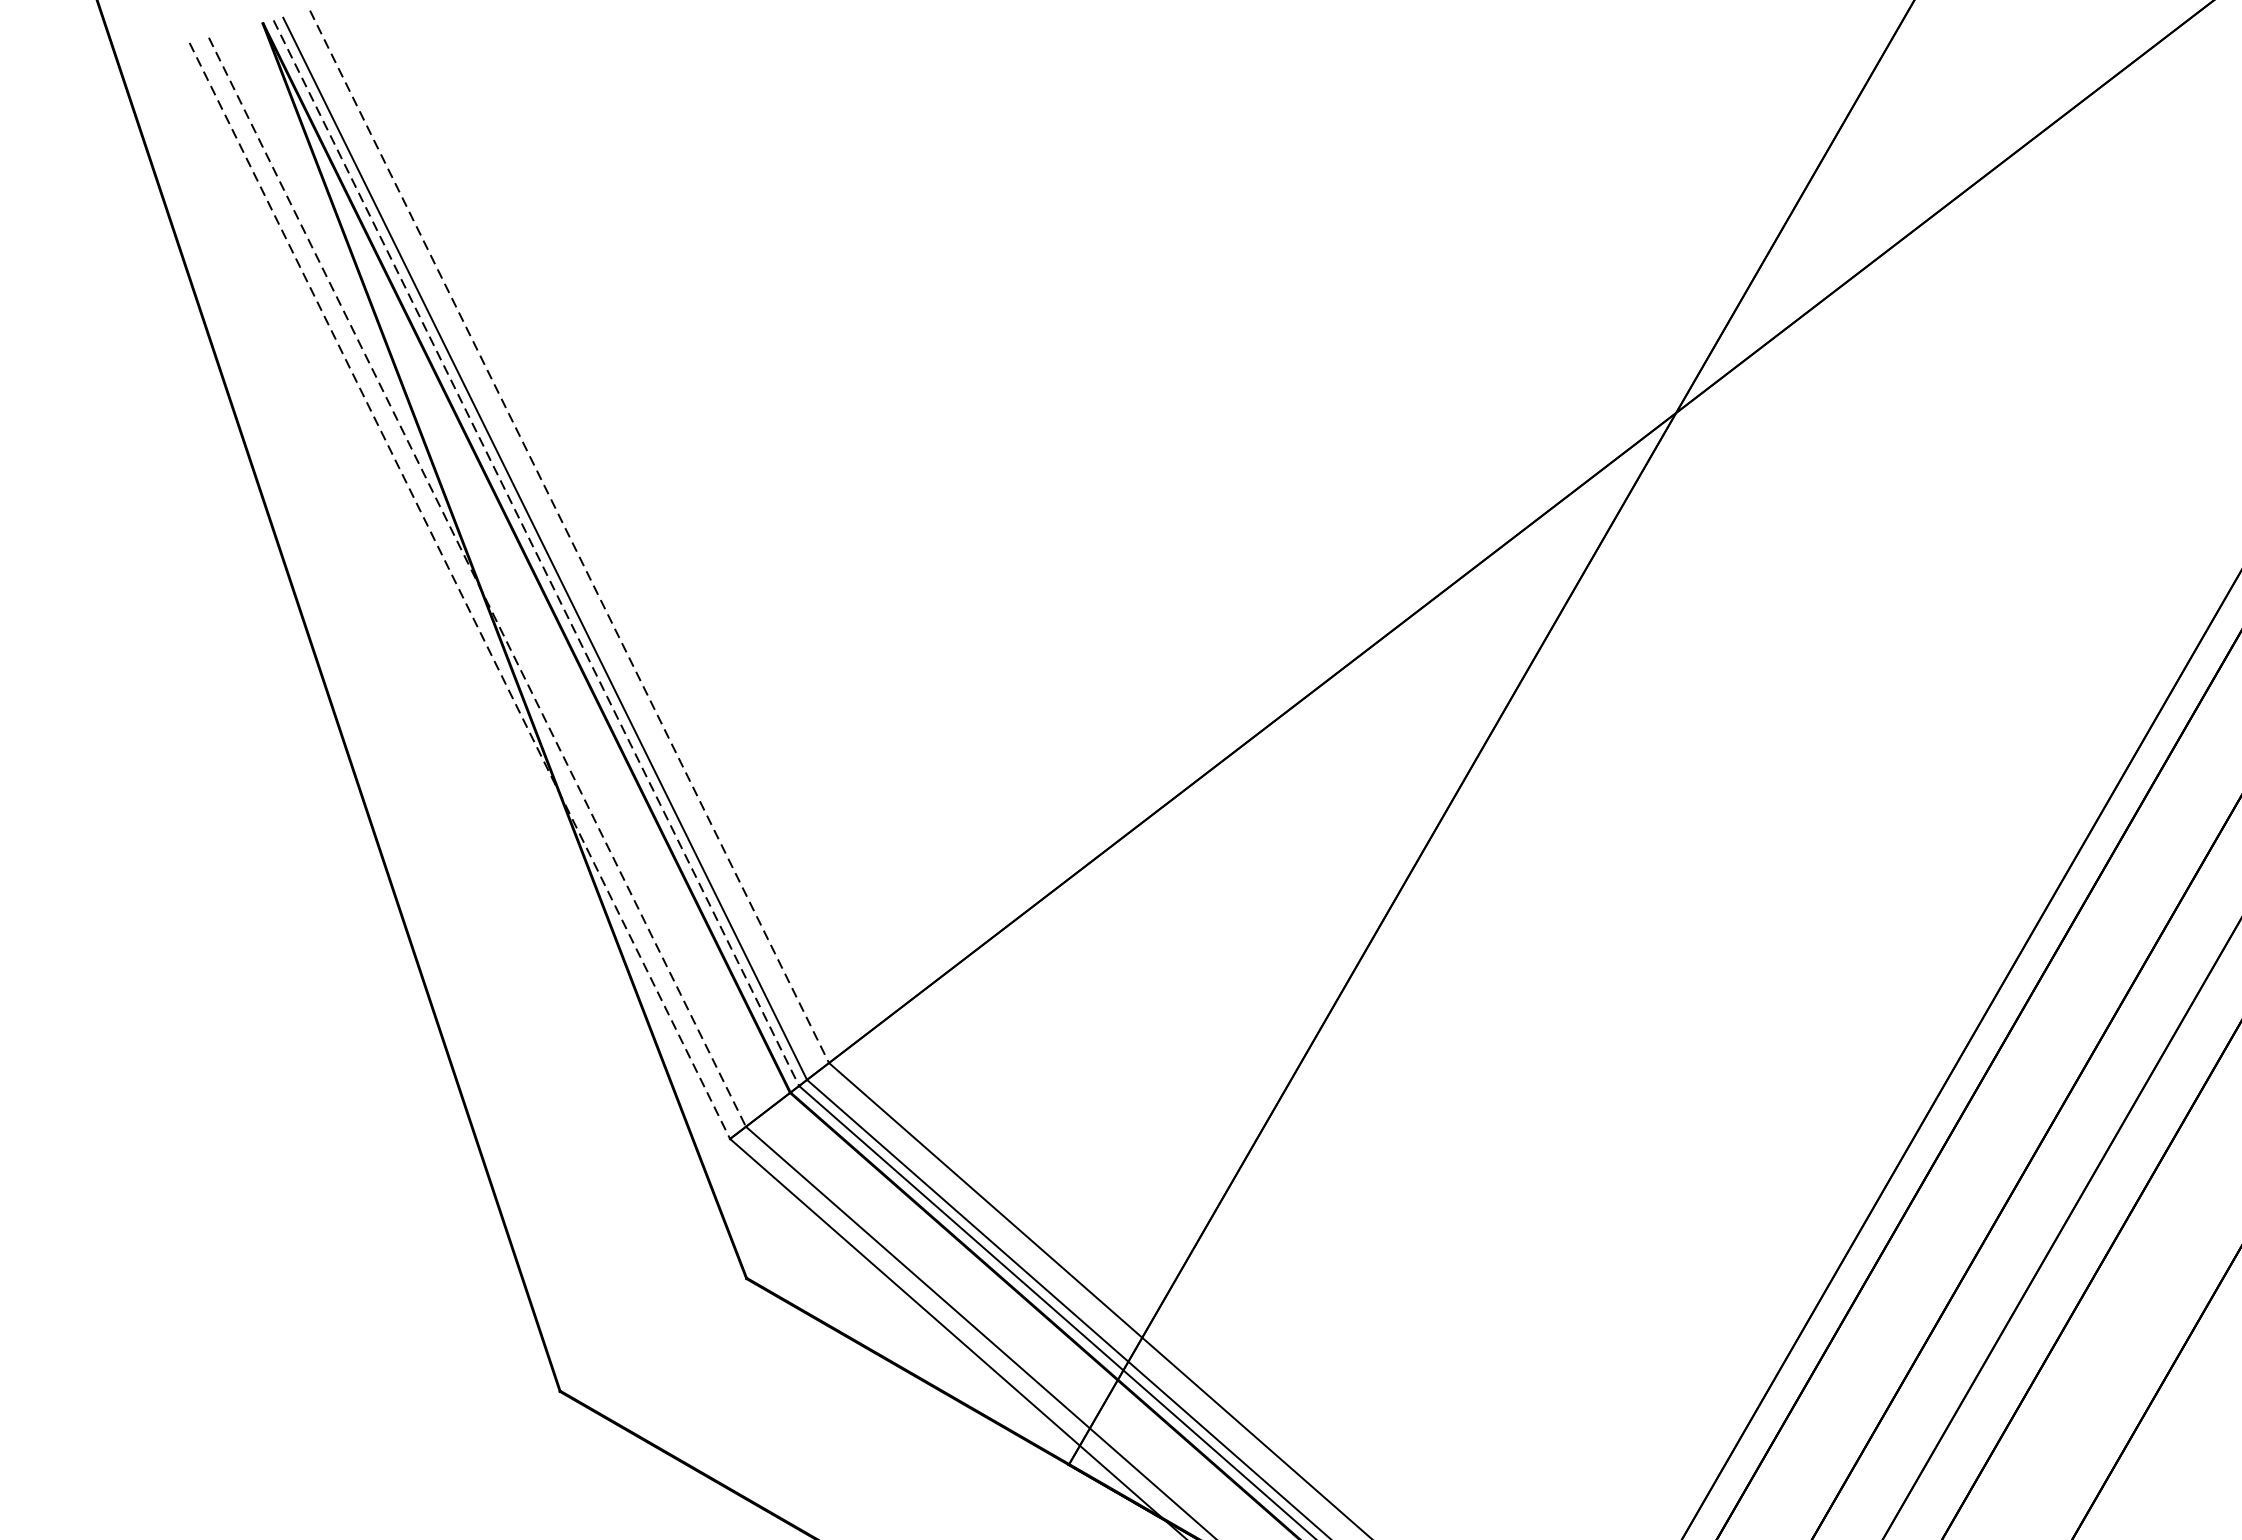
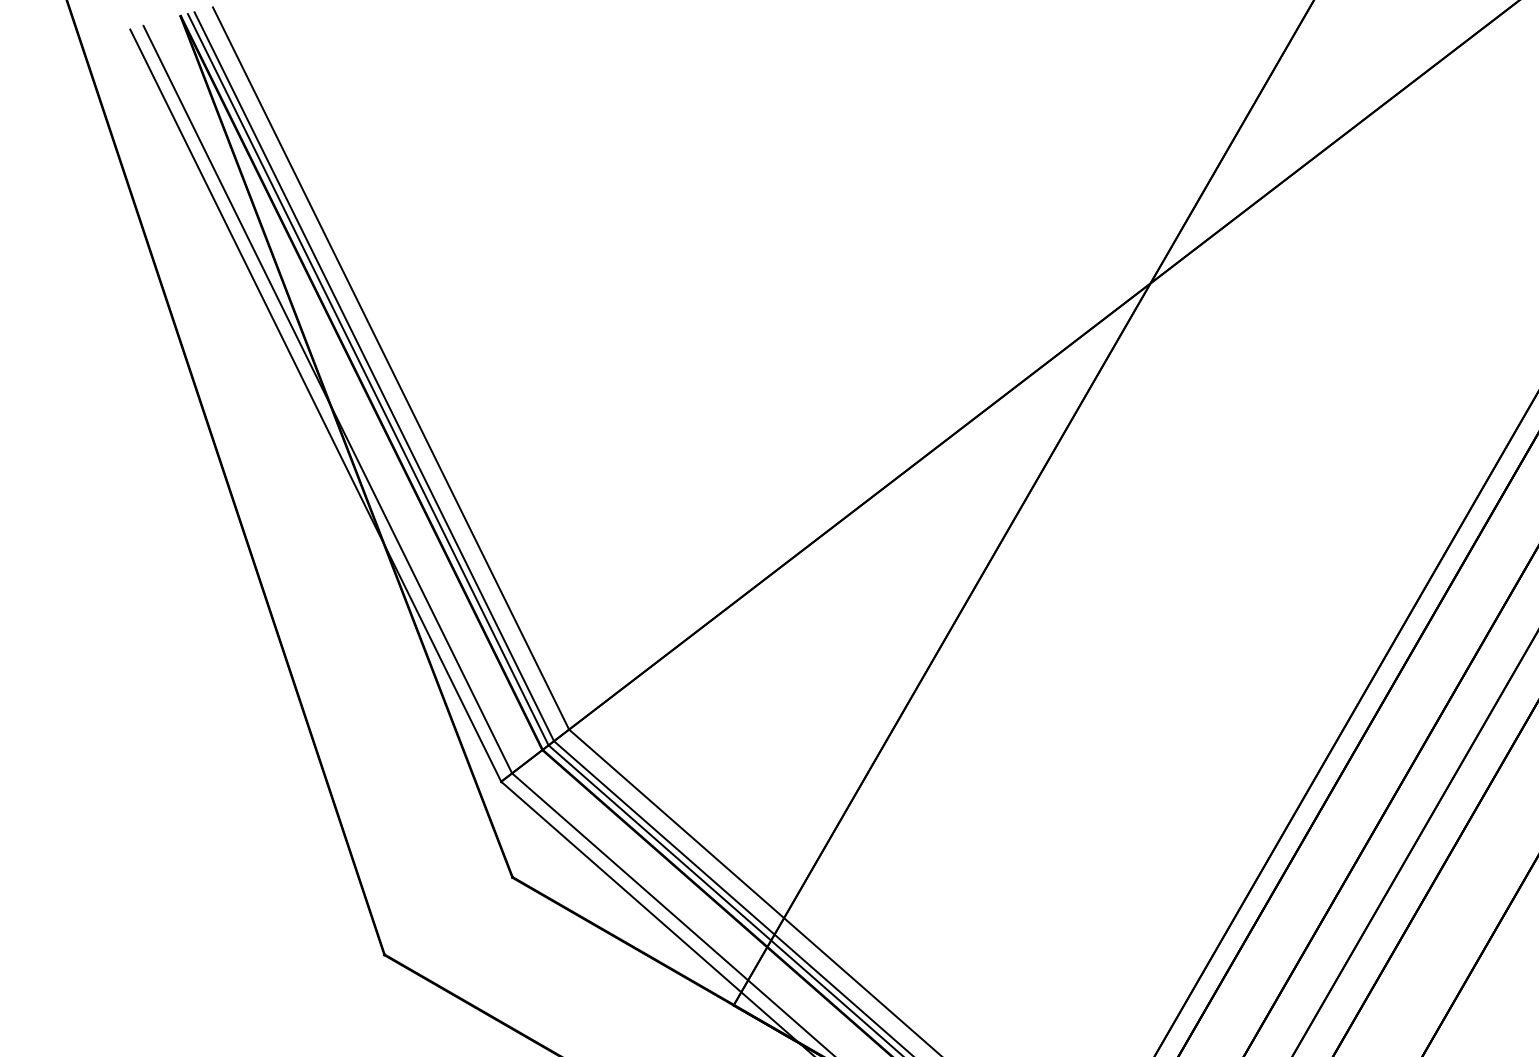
line: (570, 536) -> (391, 368), dashed -> solid
line: (536, 552) -> (368, 379), dashed -> solid
line: (476, 582) -> (327, 399), dashed -> solid
line: (459, 592) -> (315, 406), dashed -> solid

